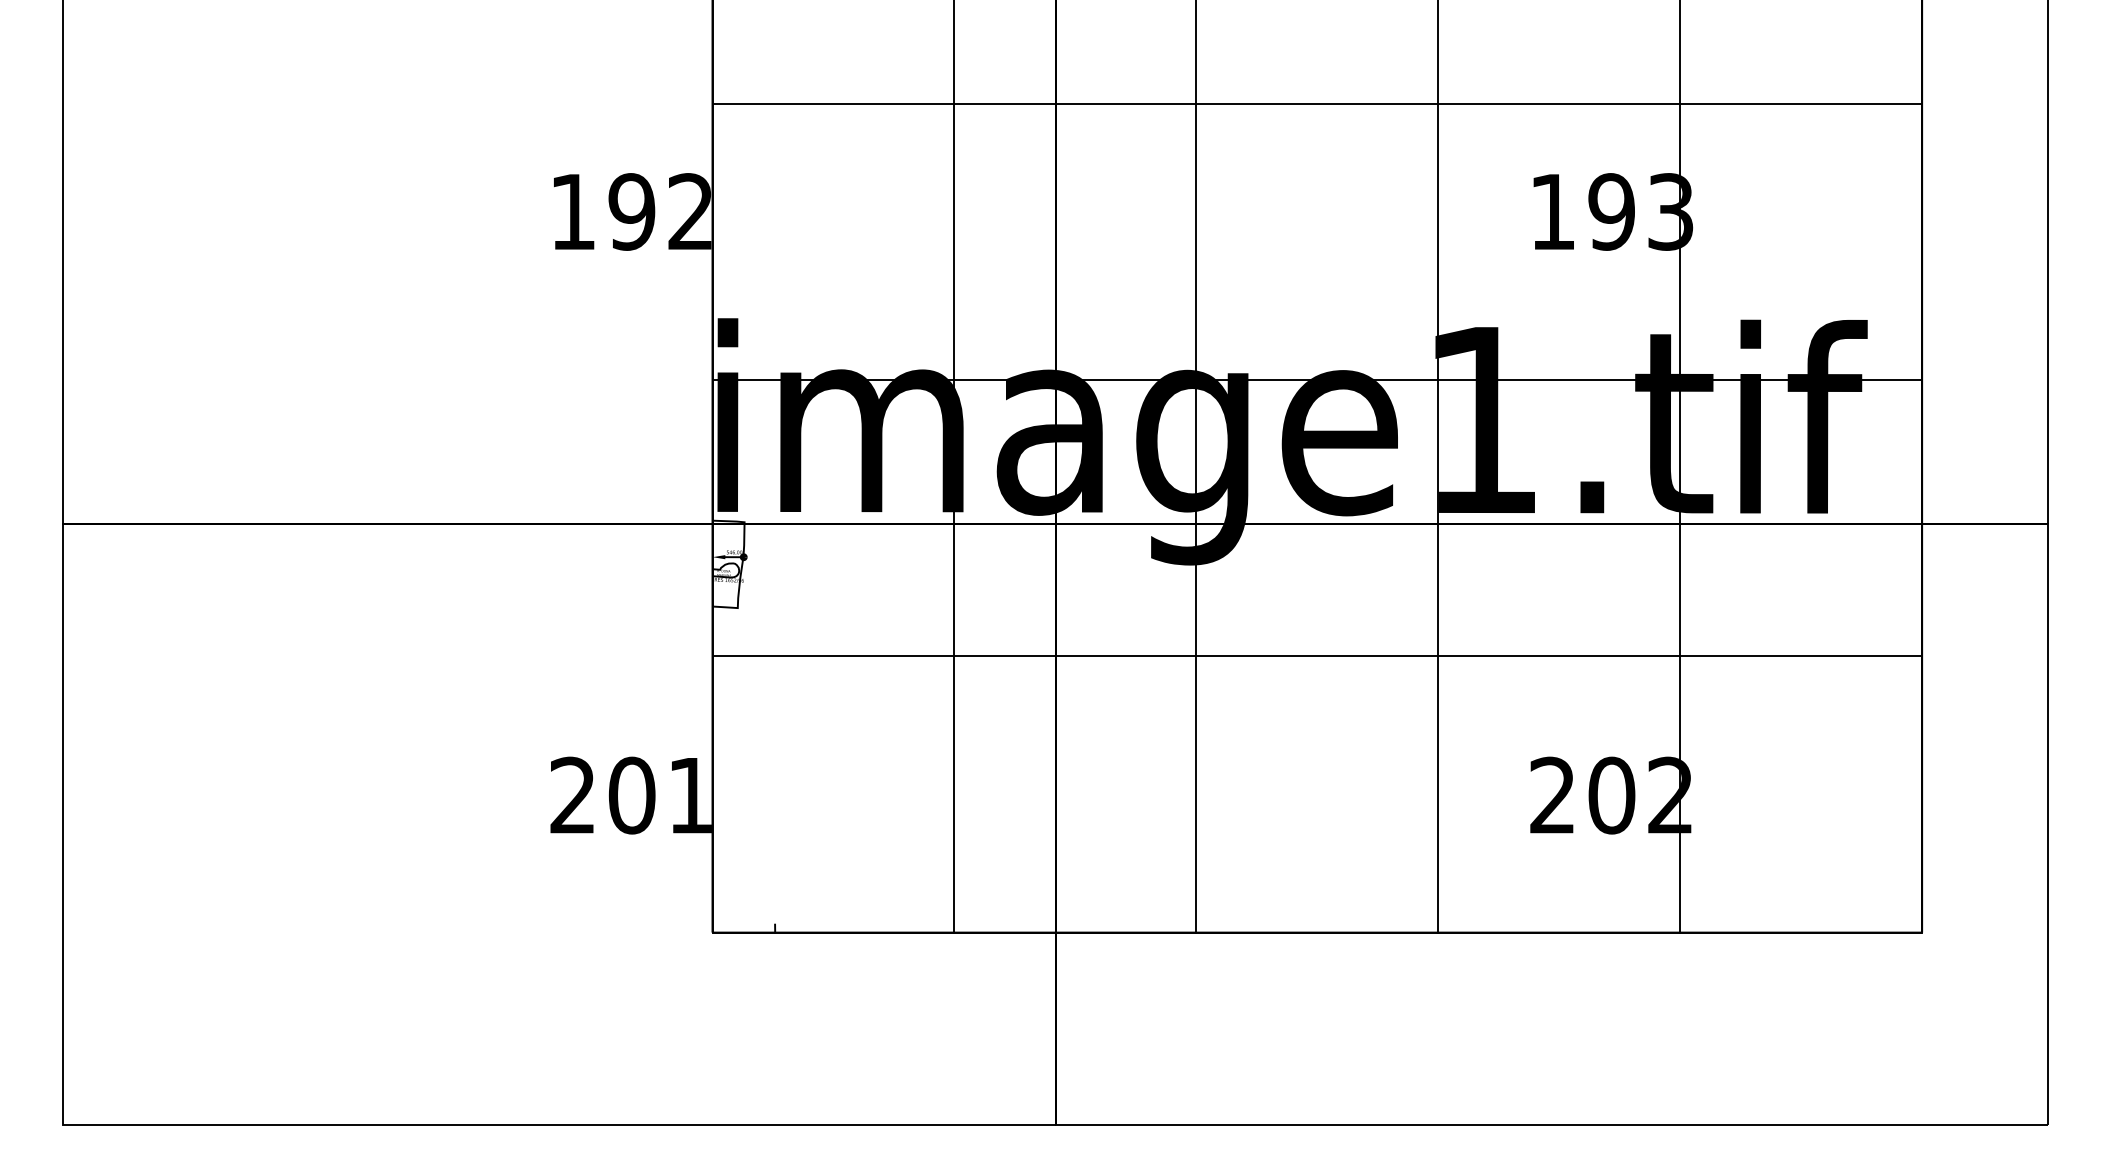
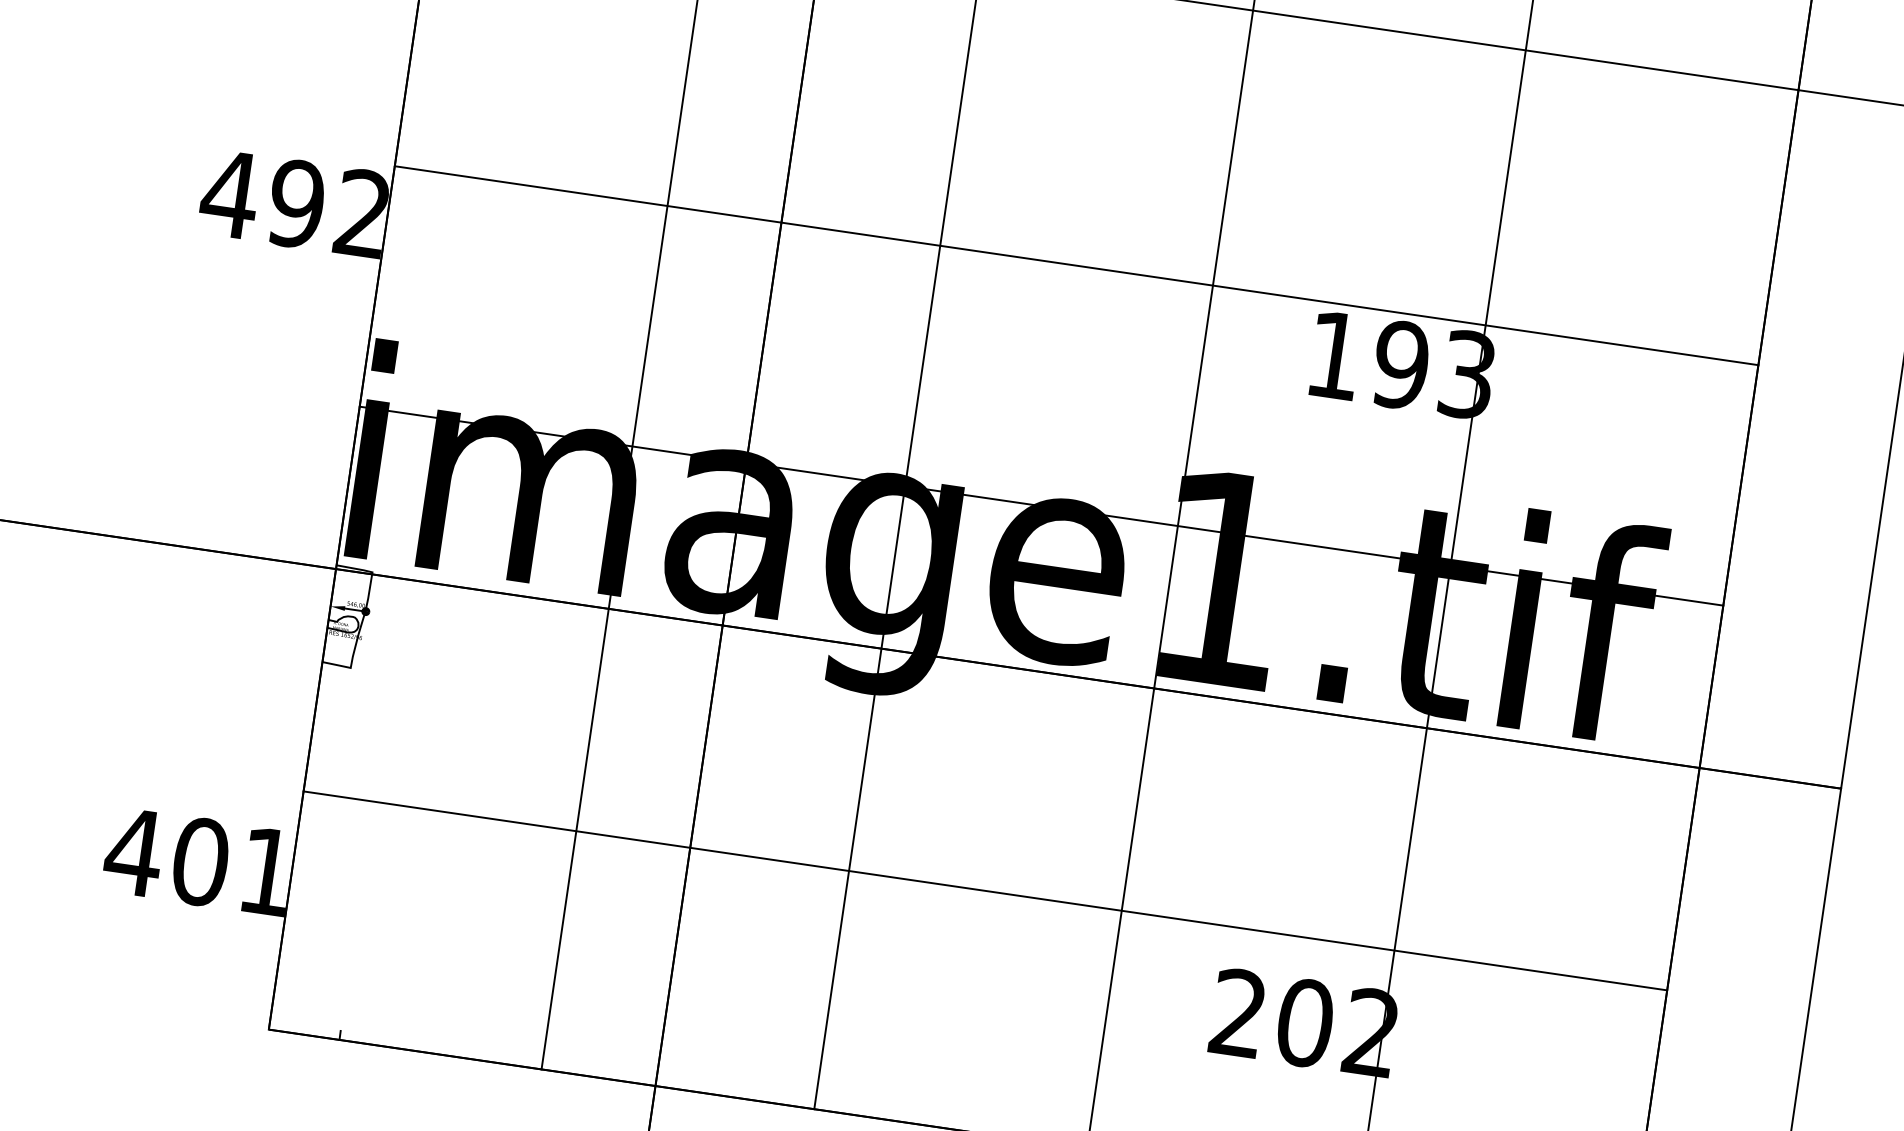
line: (1317, 103) -> (1076, 265), moved
text: (572, 211) -> (229, 193), 192 -> 492
line: (1317, 656) -> (985, 891), moved
text: (572, 794) -> (133, 850), 201 -> 401

